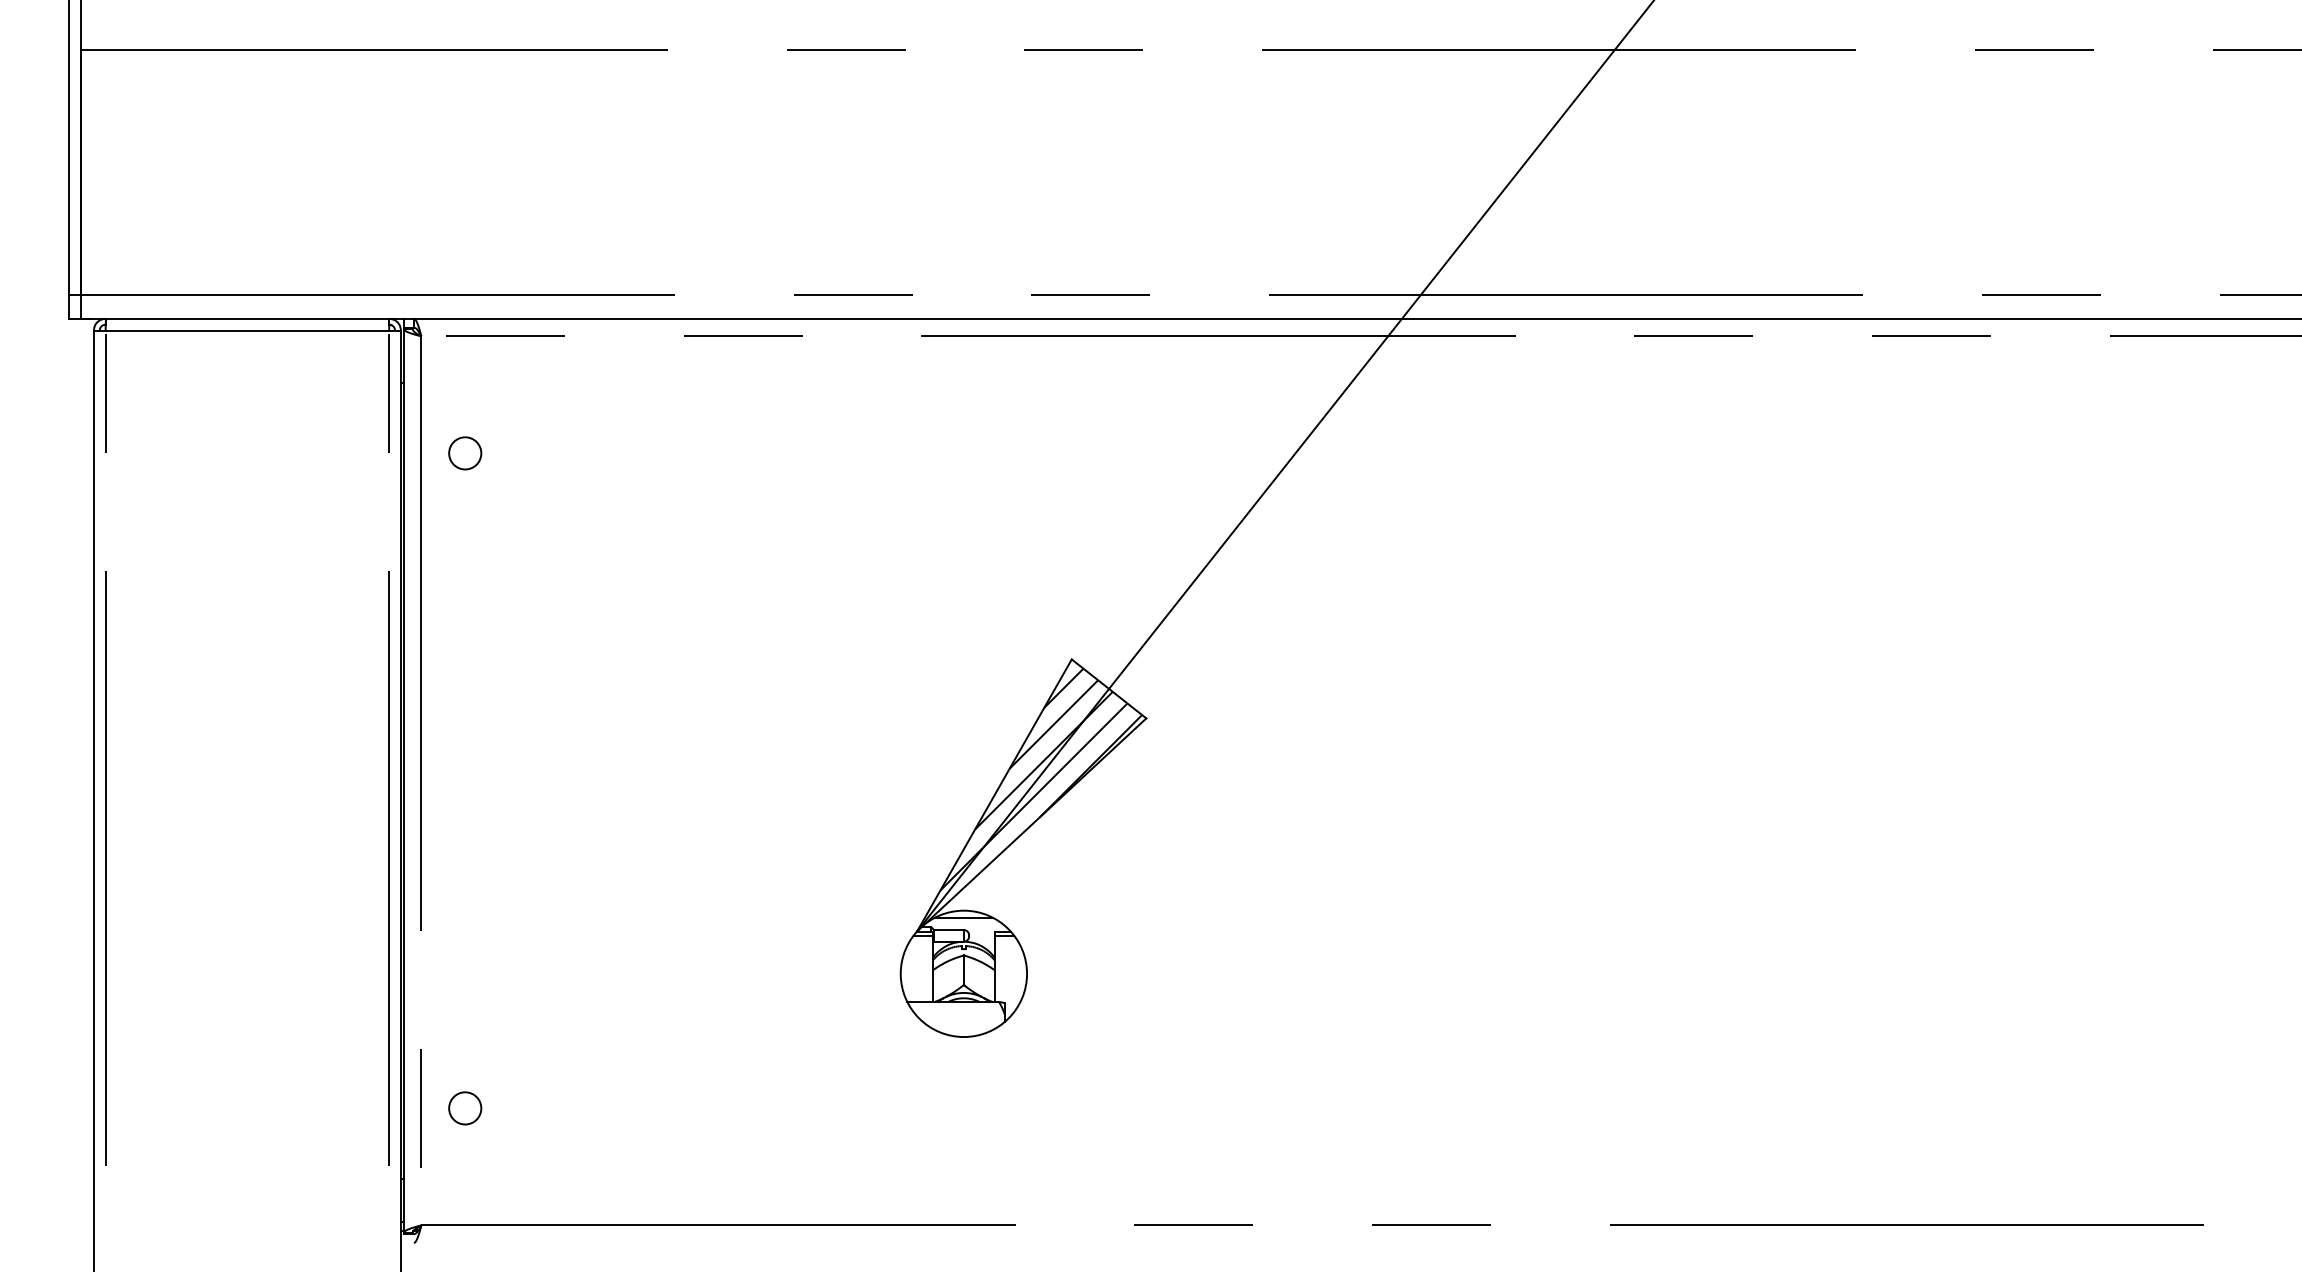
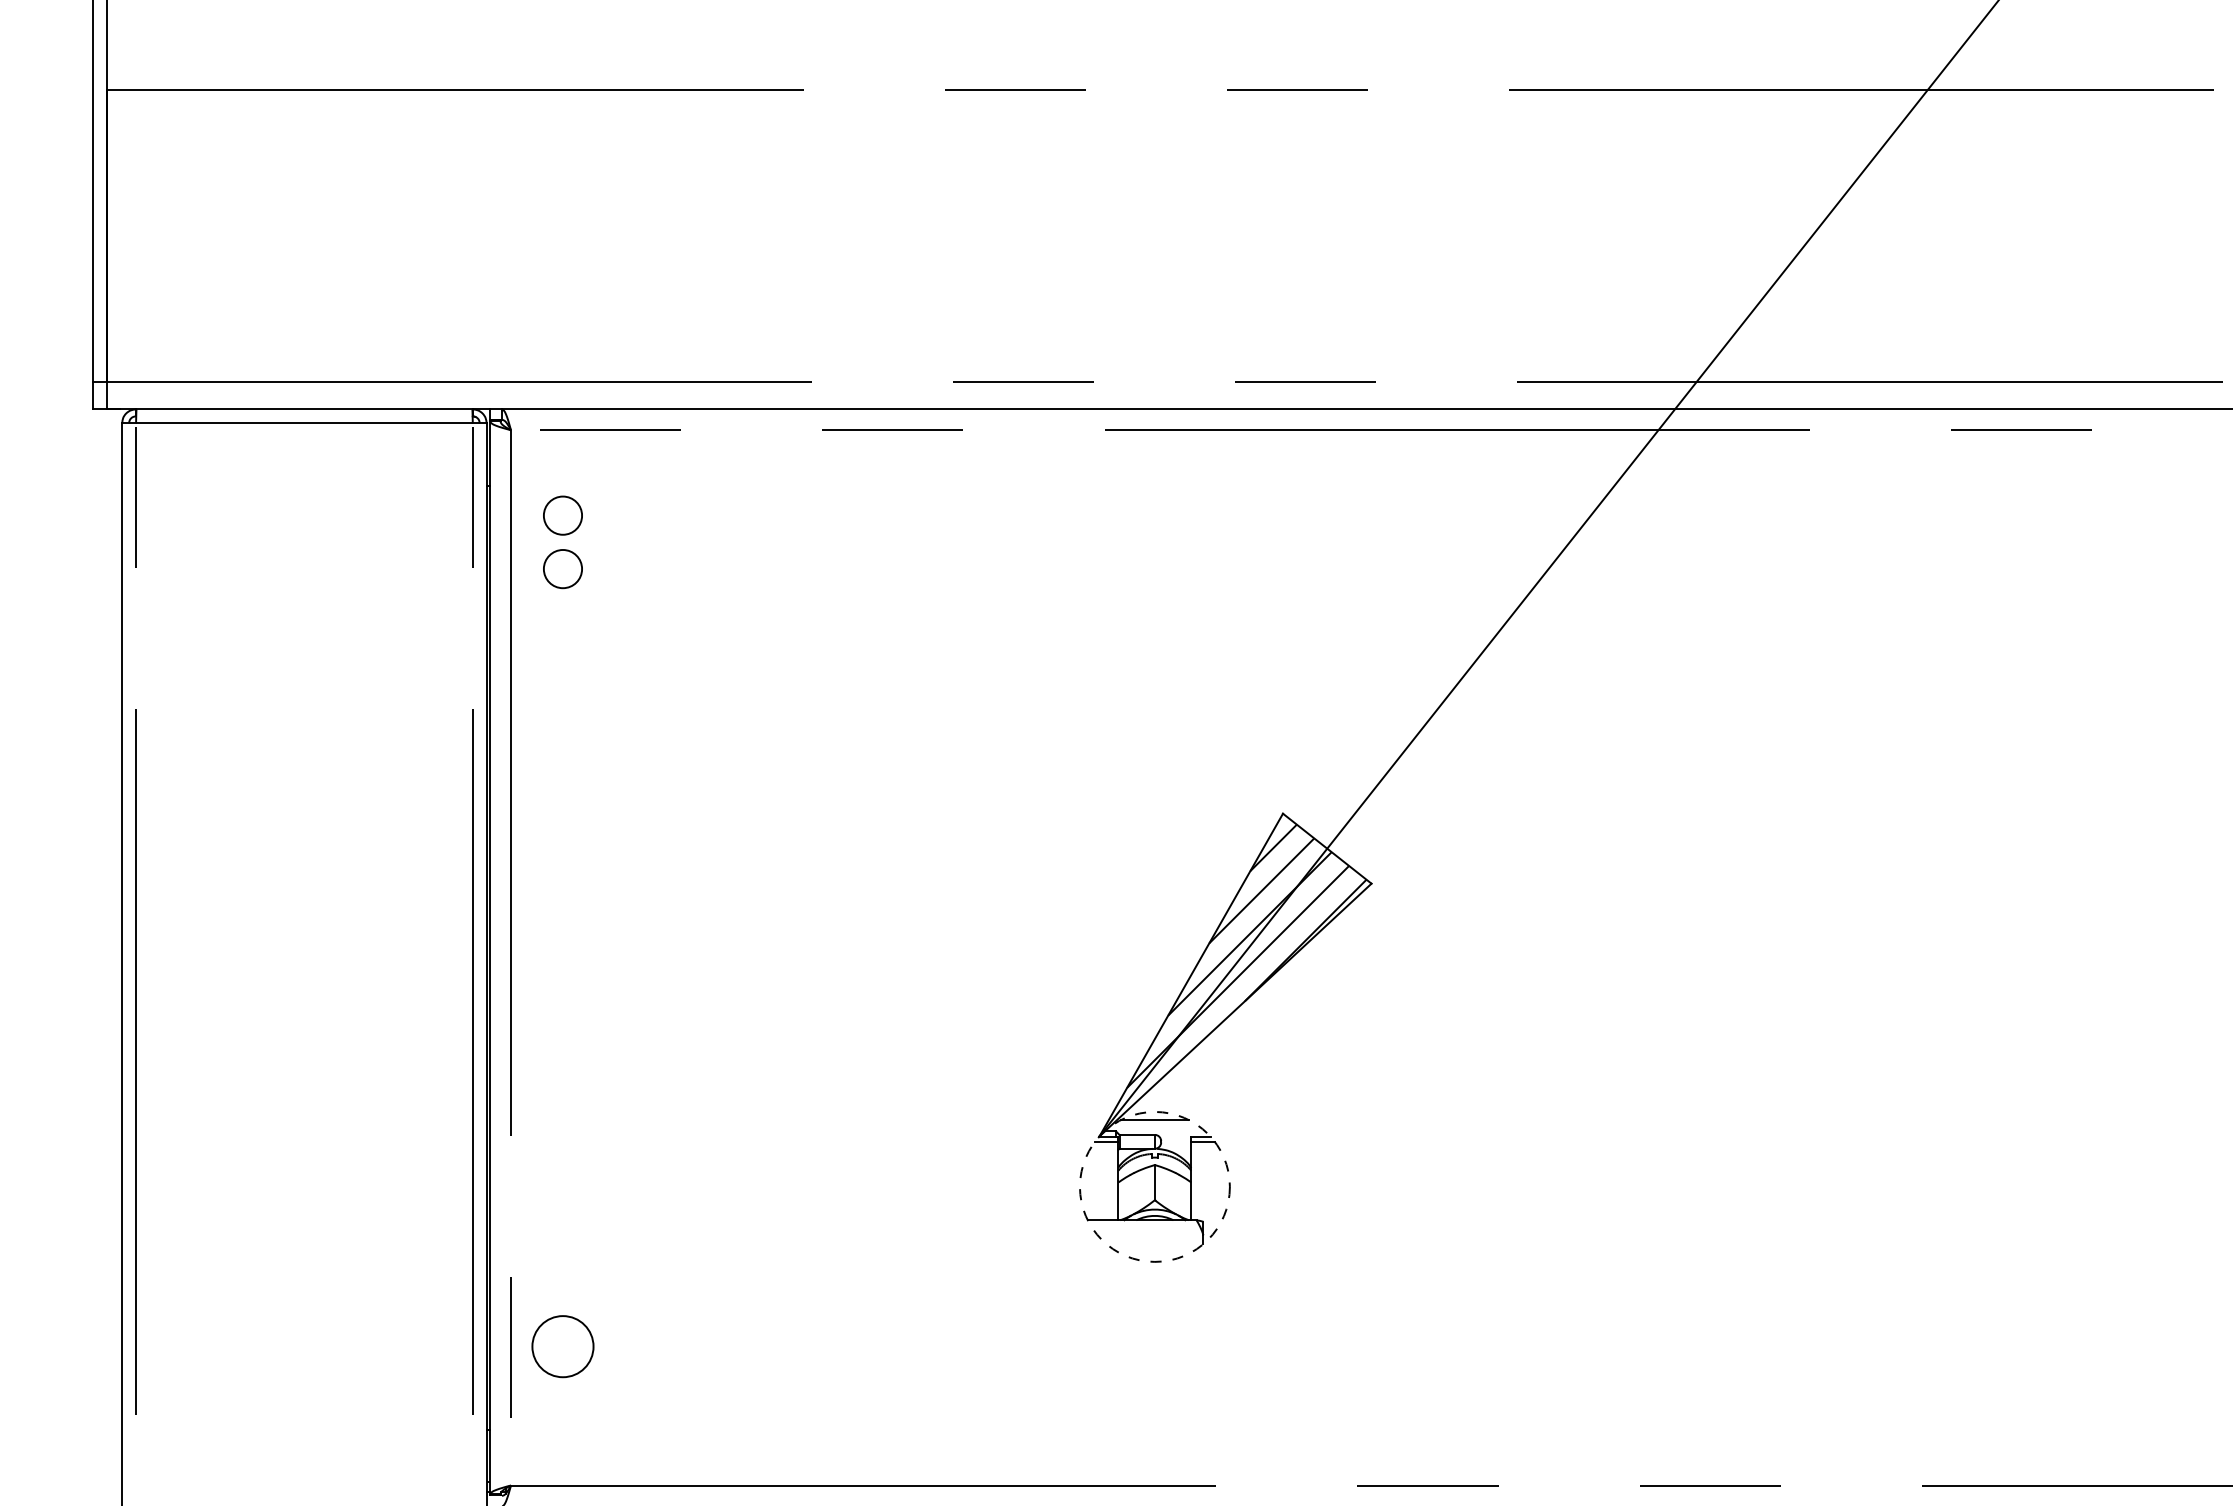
circle: (465, 408) -> (563, 515), added
circle: (963, 973) -> (1154, 1186), solid -> dashed
circle: (465, 1108) -> (563, 1346), size x1.6

